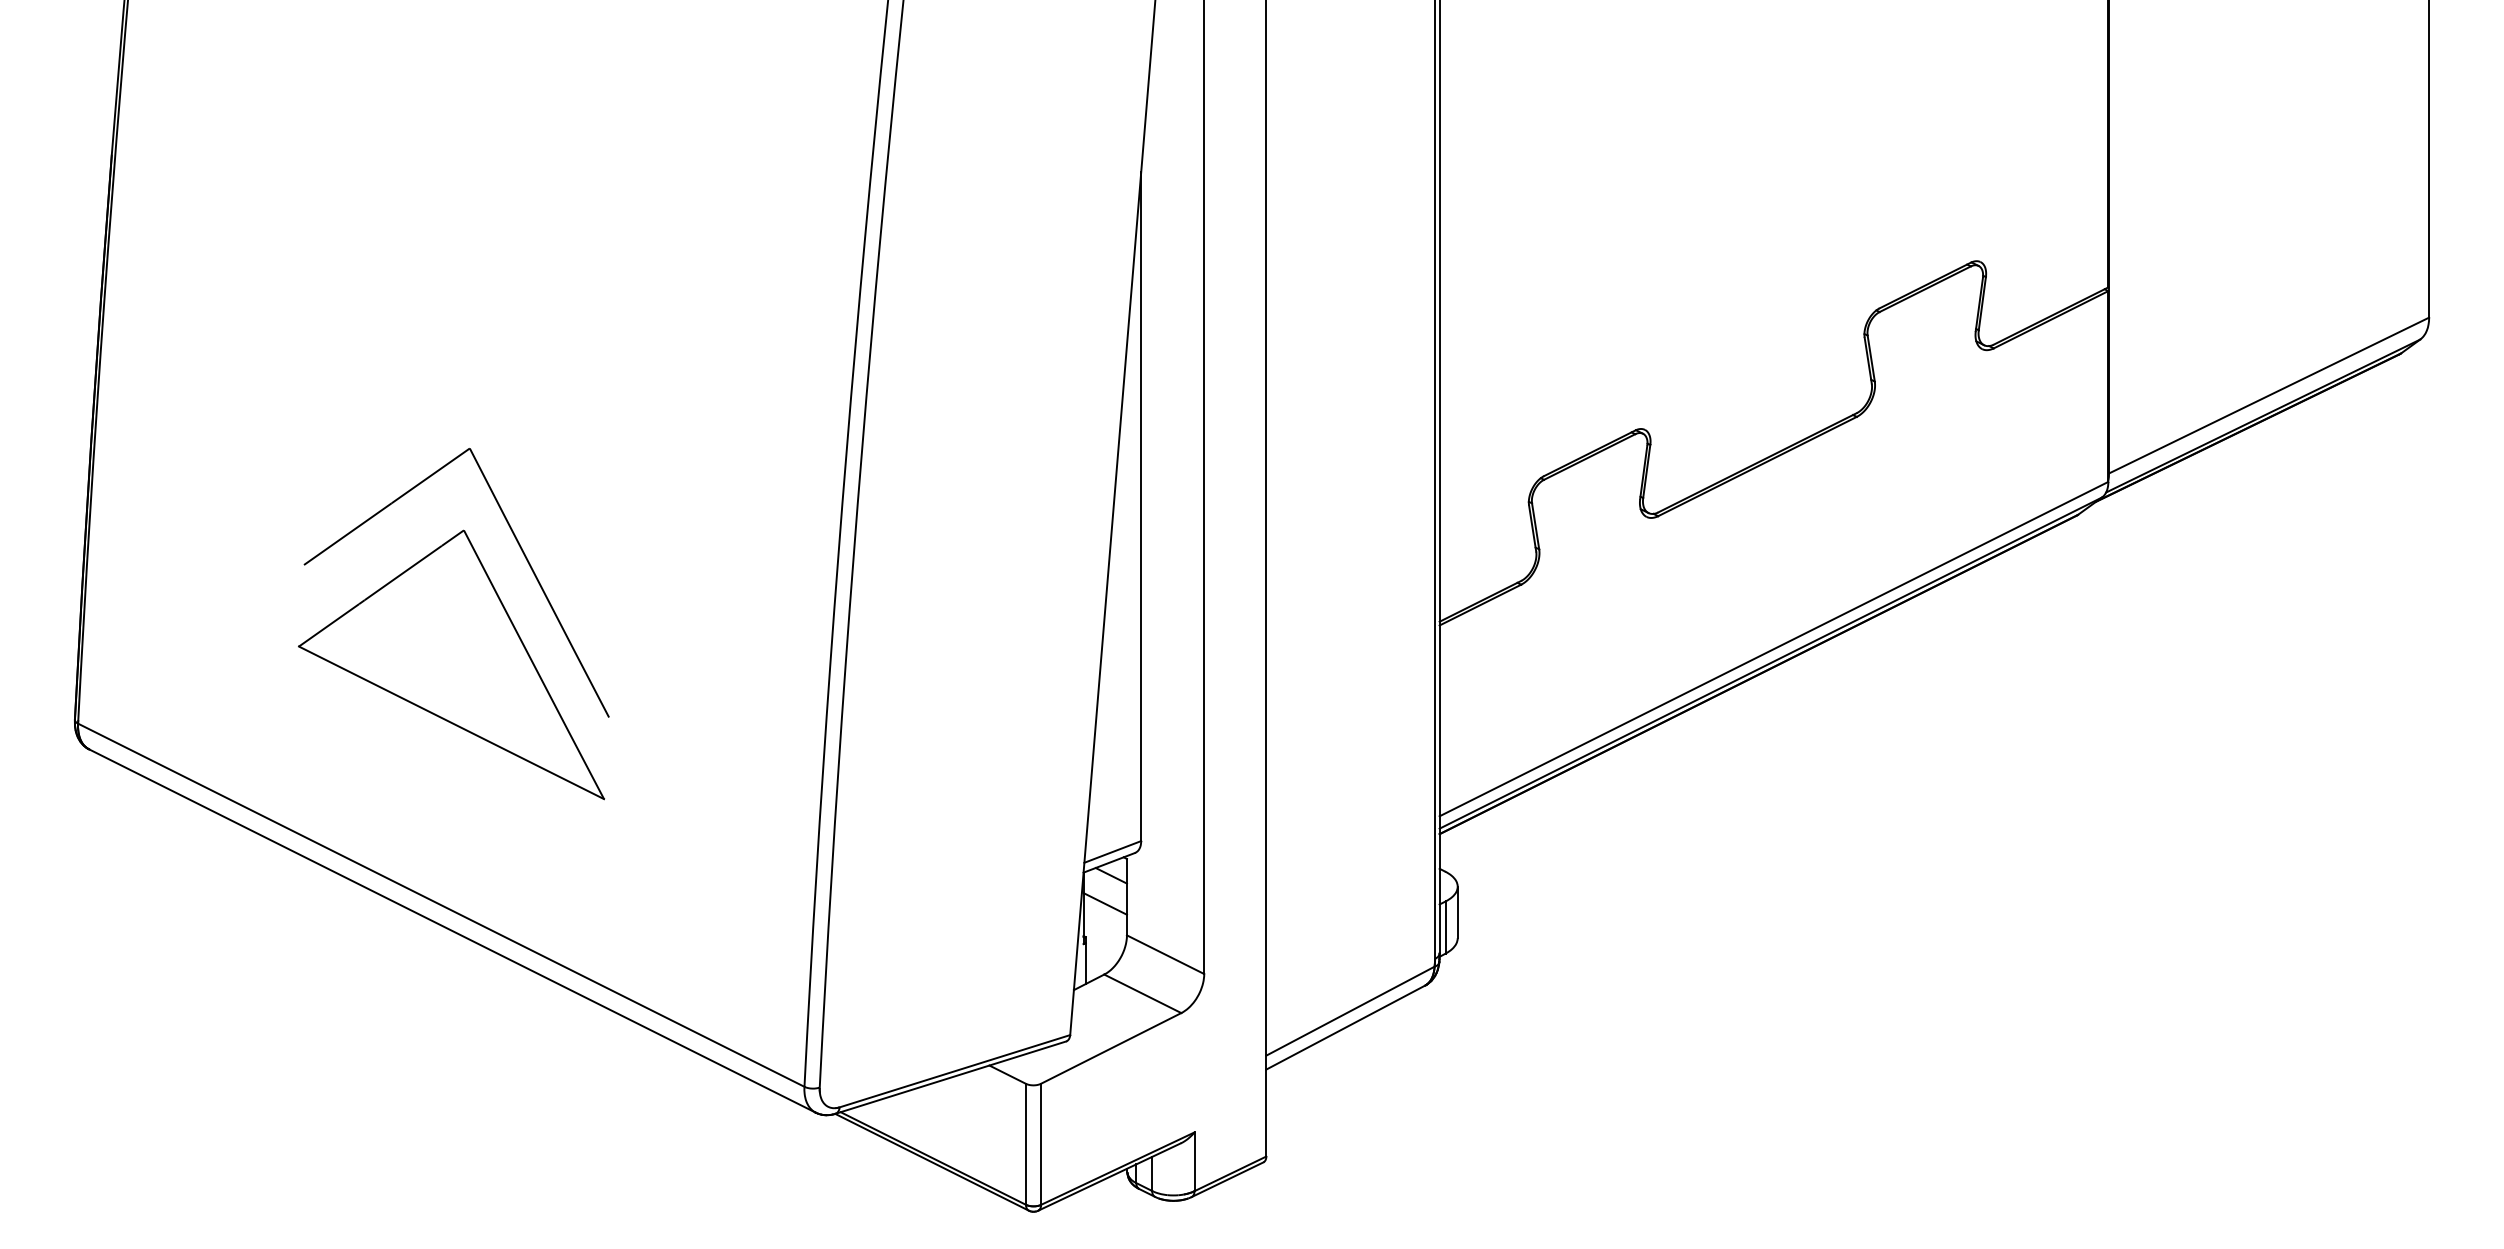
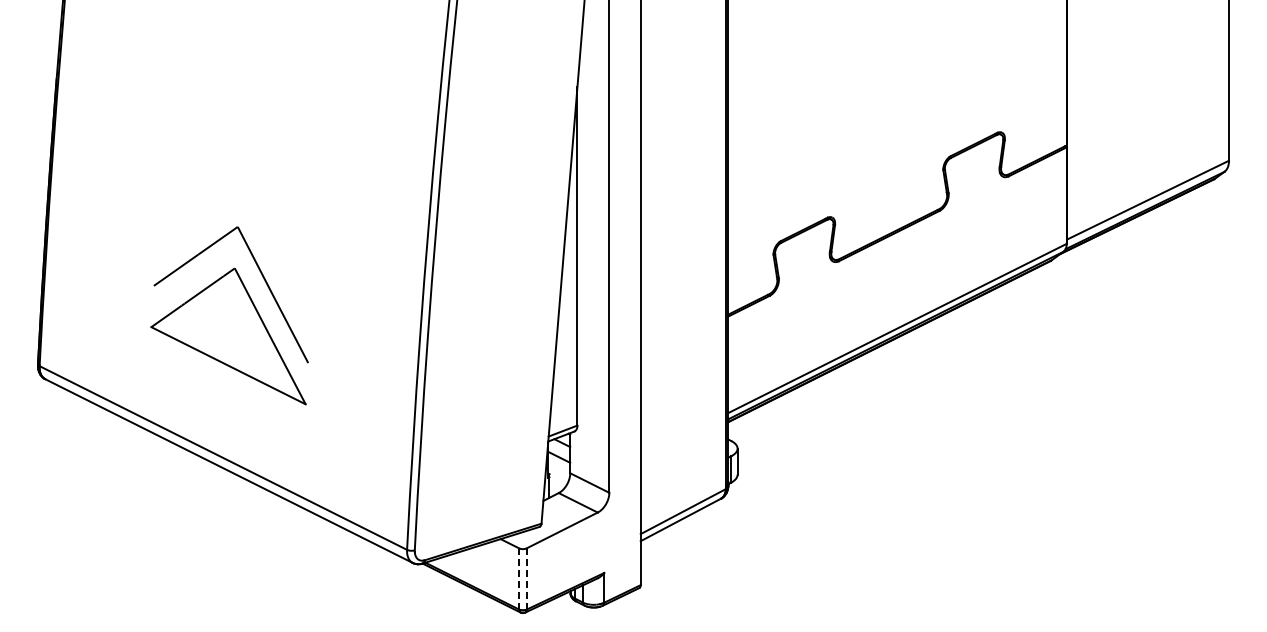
line: (1026, 1143) -> (519, 578), solid -> dashed
line: (1040, 1143) -> (526, 578), solid -> dashed

